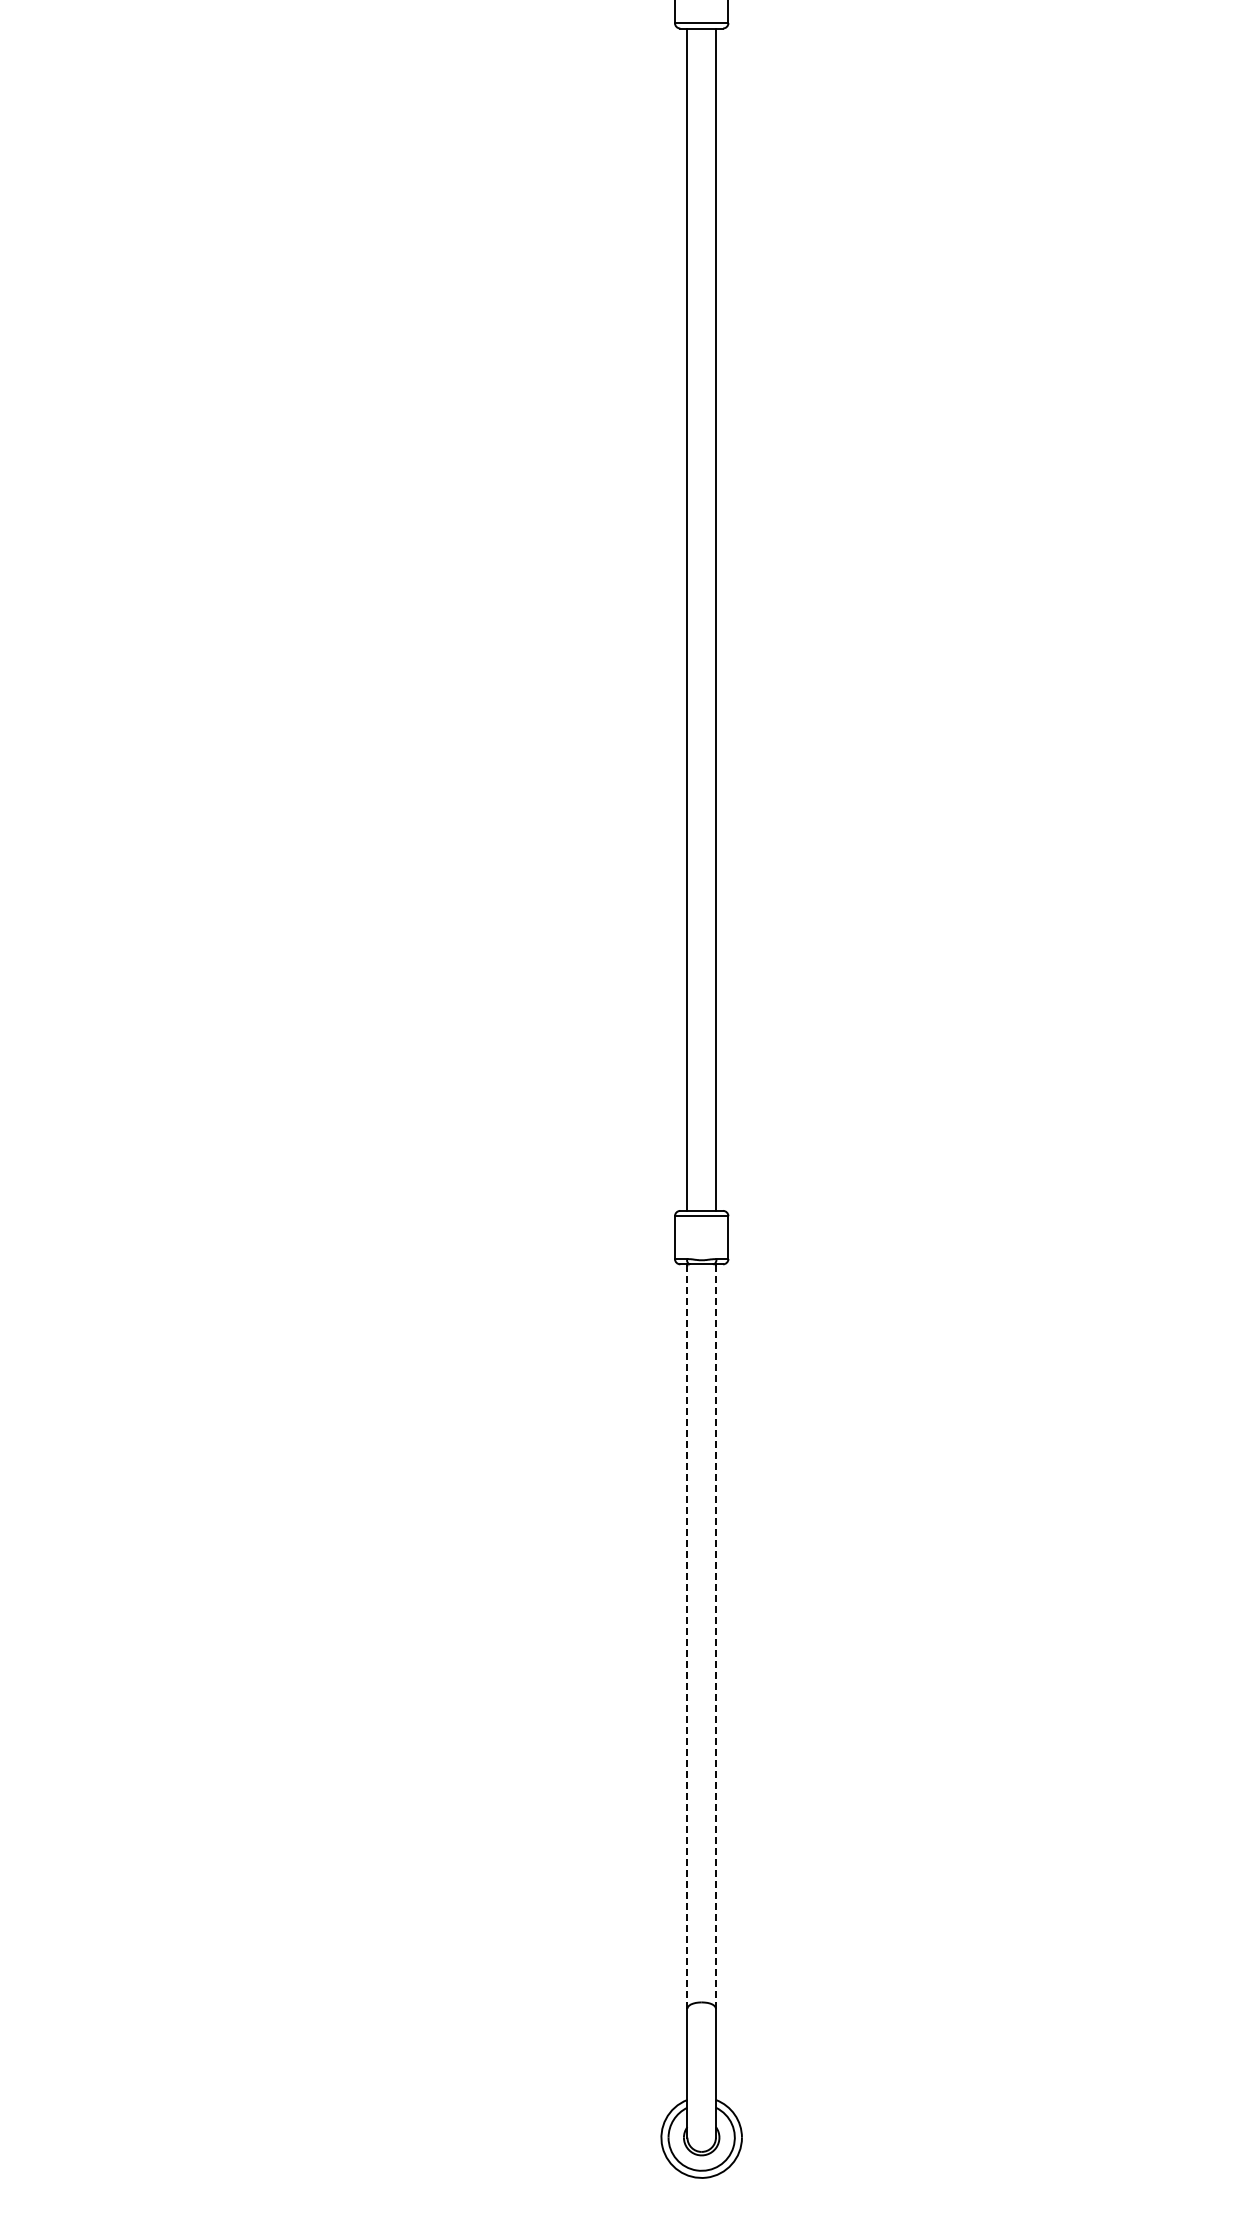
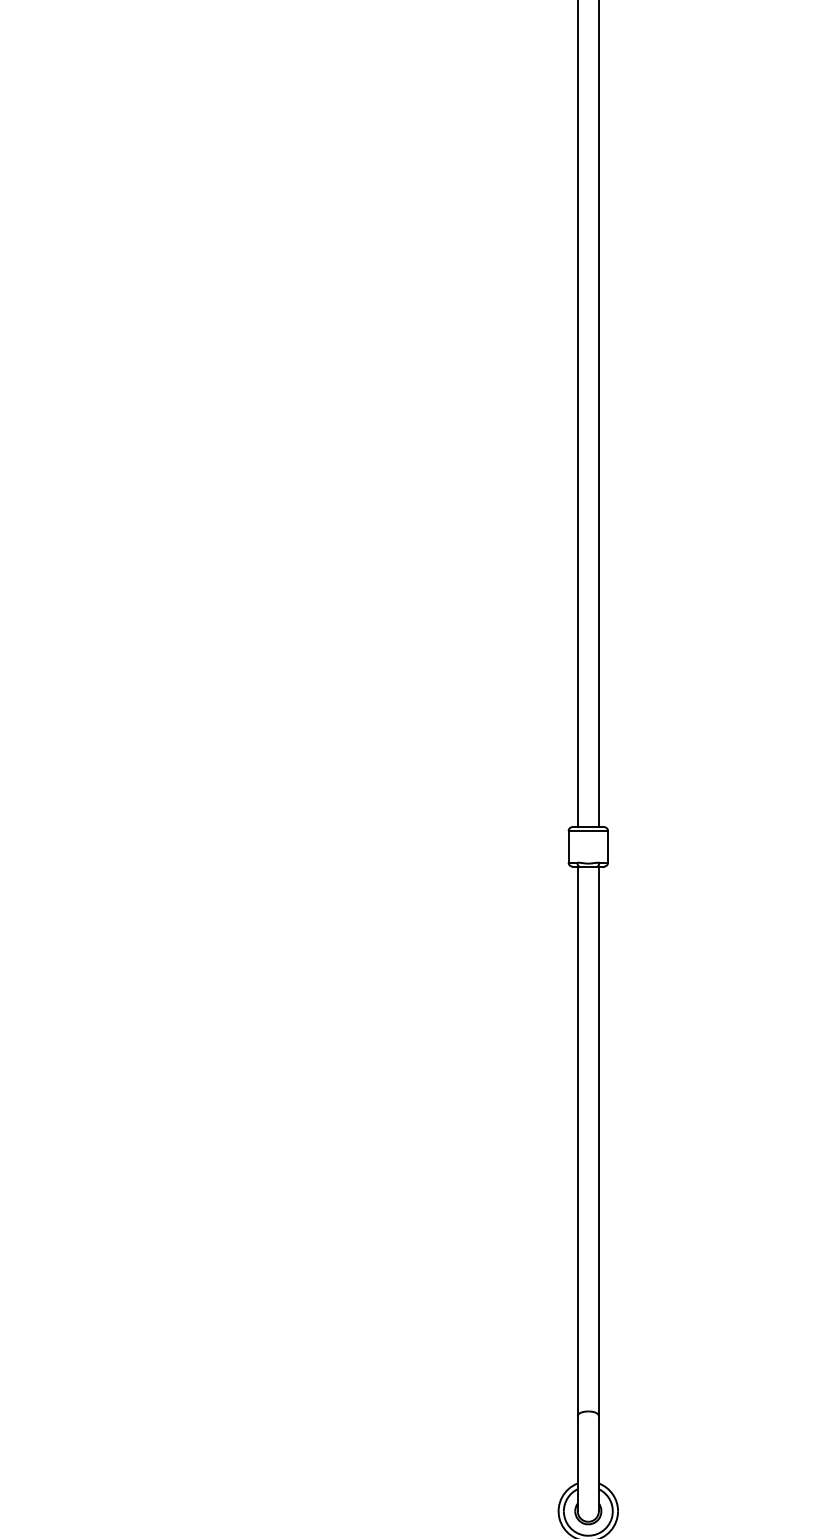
line: (687, 1637) -> (577, 1142), dashed -> solid
line: (715, 1637) -> (598, 1142), dashed -> solid

